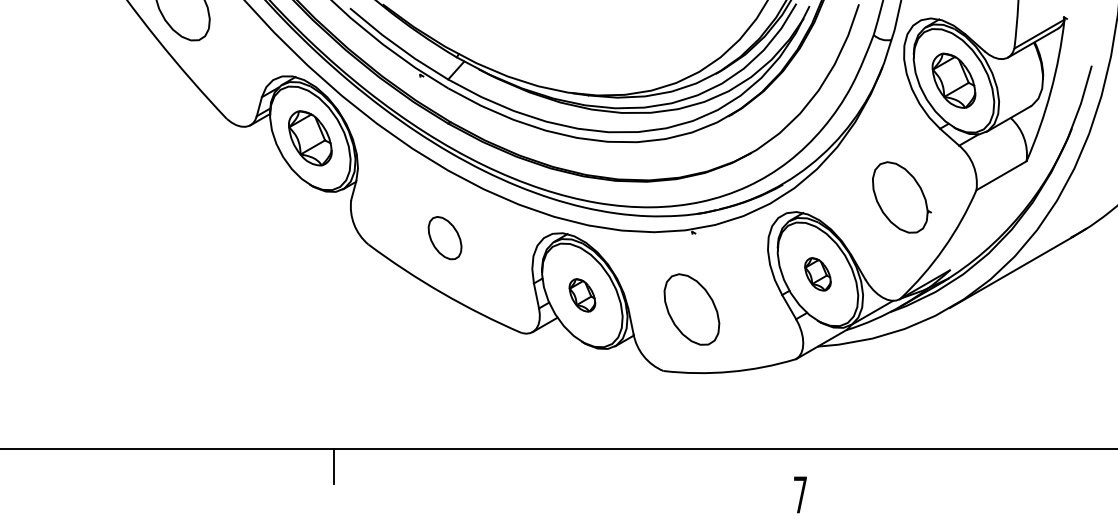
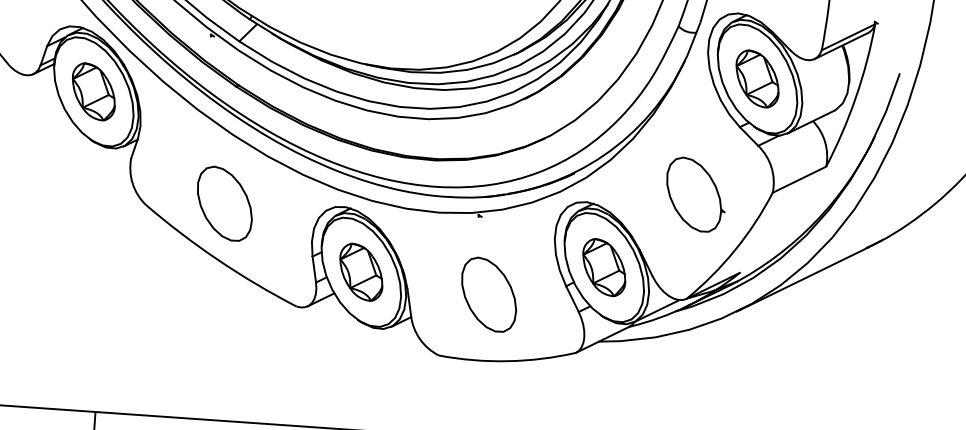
part: (444, 237) -> (224, 203), size x1.67
part: (817, 274) -> (603, 267), size x1.67
part: (582, 295) -> (361, 272), size x1.67
part: (691, 309) -> (488, 294), moved

